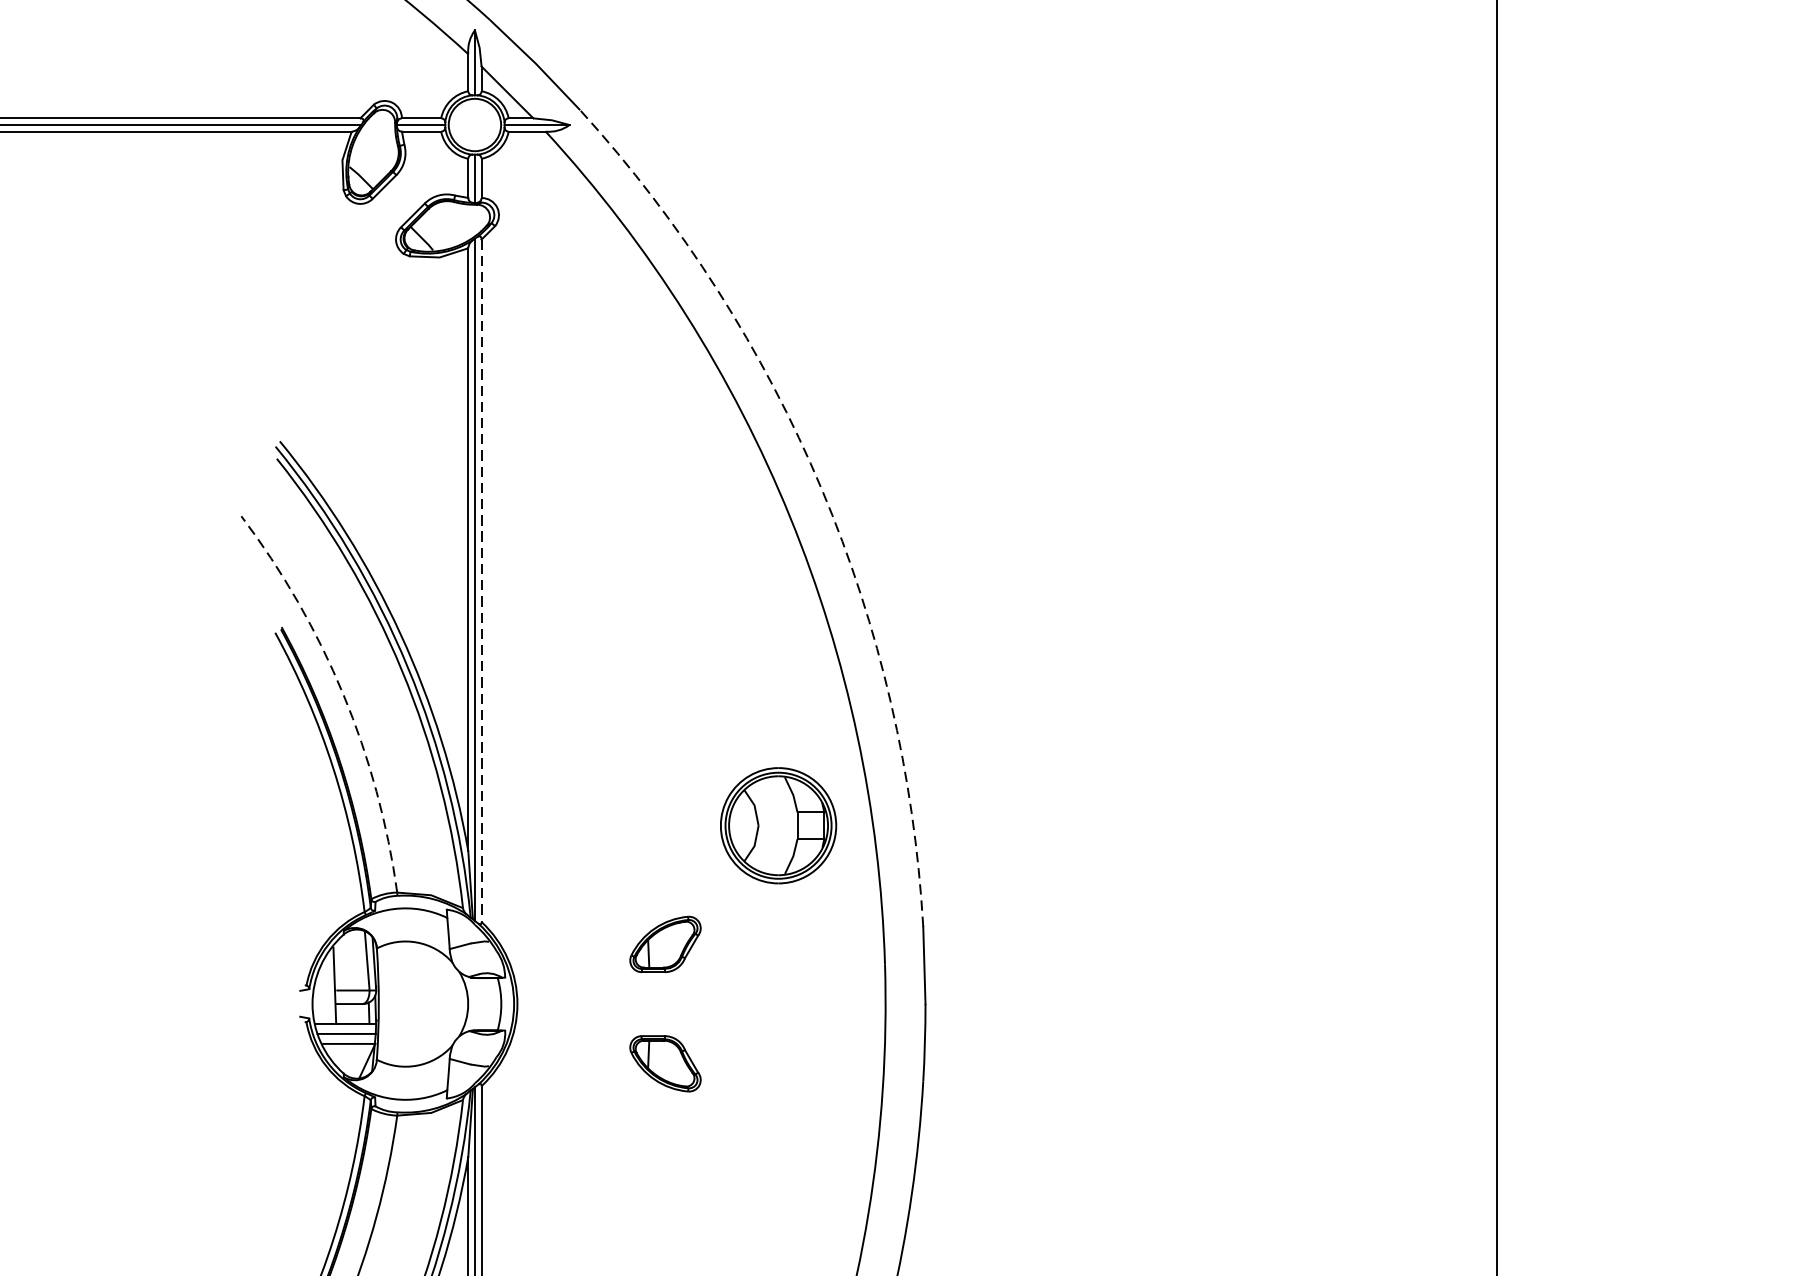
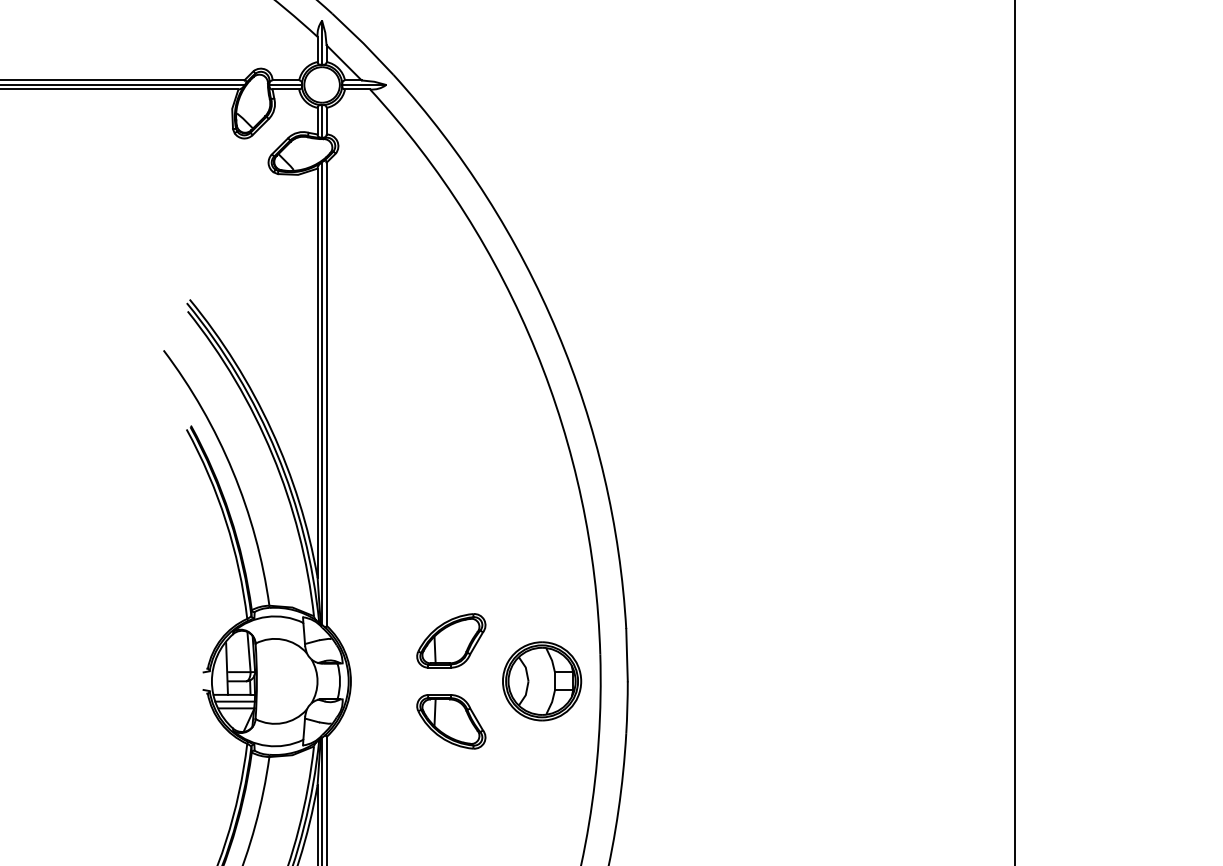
arc: (821, 488) -> (557, 331), dashed -> solid
line: (481, 581) -> (326, 394), dashed -> solid
arc: (342, 694) -> (232, 471), dashed -> solid
part: (779, 825) -> (542, 681), moved
part: (665, 943) -> (451, 640), size x1.43
part: (665, 1063) -> (451, 721), size x1.43

